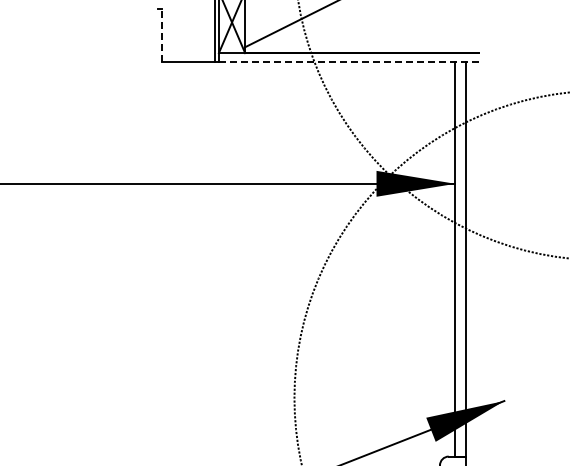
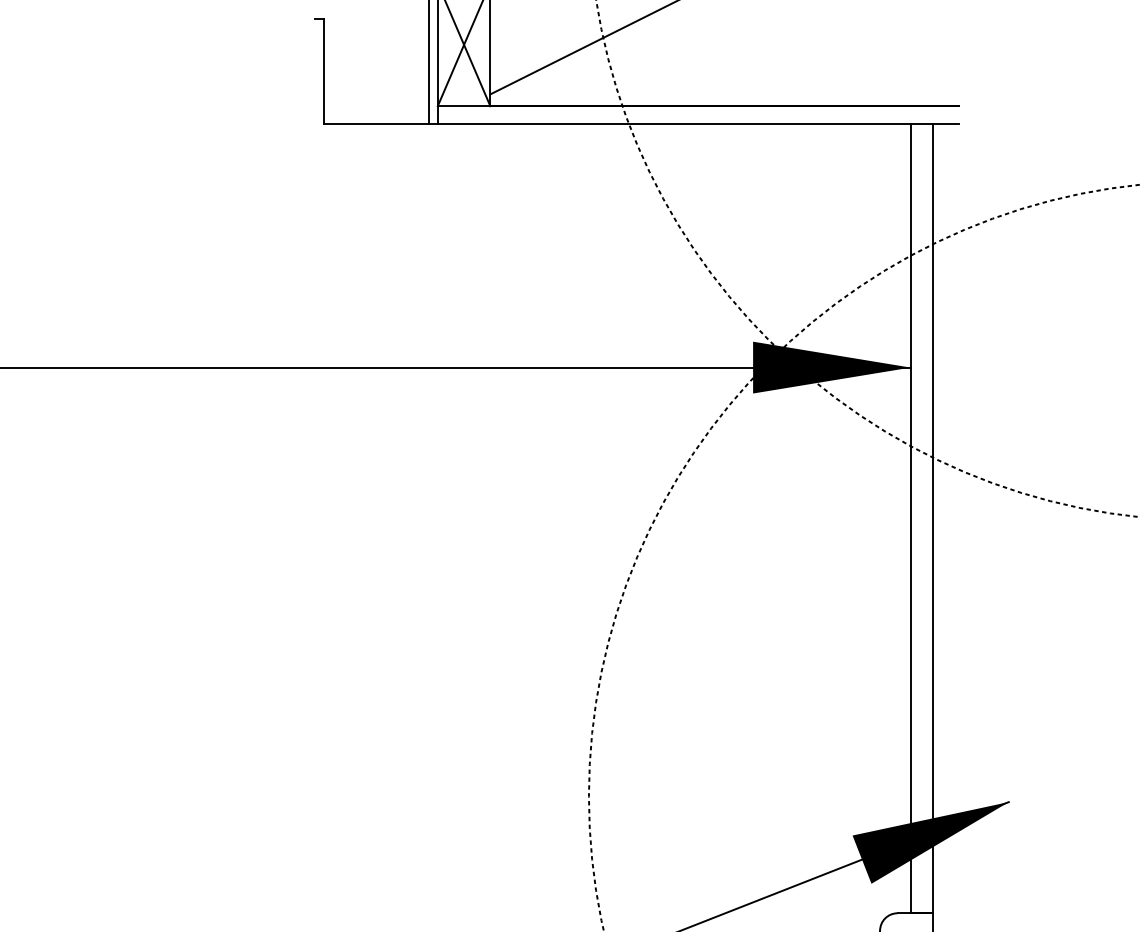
line: (162, 35) -> (324, 70), dashed -> solid
line: (349, 61) -> (699, 122), dashed -> solid

